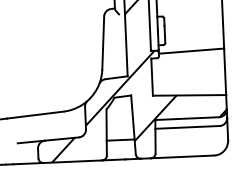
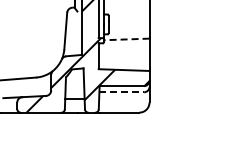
line: (191, 51) -> (126, 39), solid -> dashed
line: (188, 127) -> (122, 92), solid -> dashed

